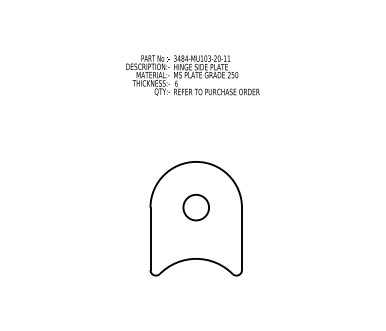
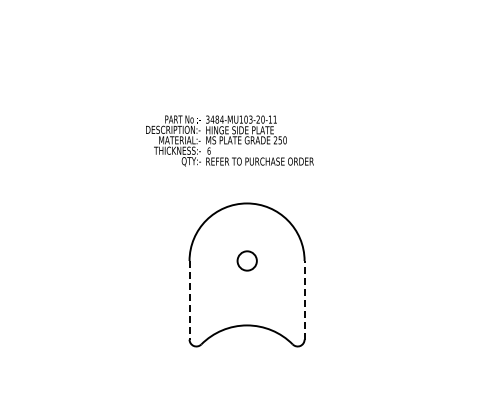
text: (192, 75) -> (229, 140), moved
circle: (196, 207) -> (247, 260), size x0.6
line: (241, 238) -> (304, 299), solid -> dashed
line: (150, 239) -> (189, 300), solid -> dashed

